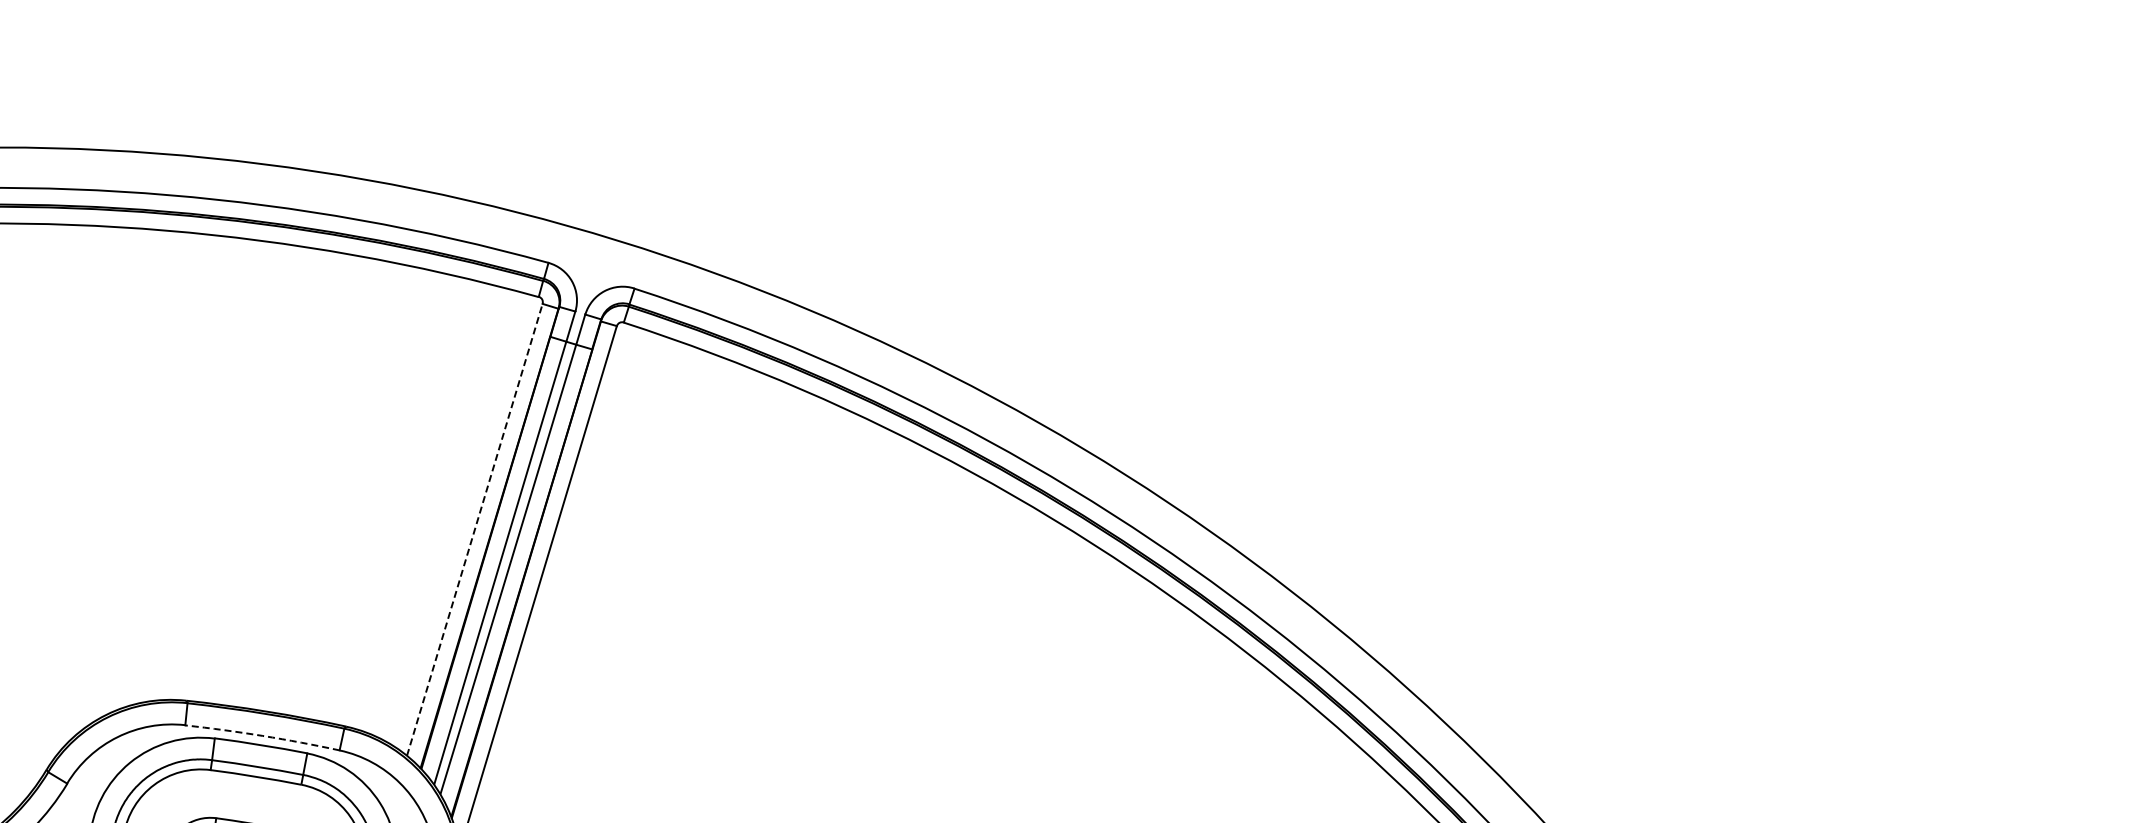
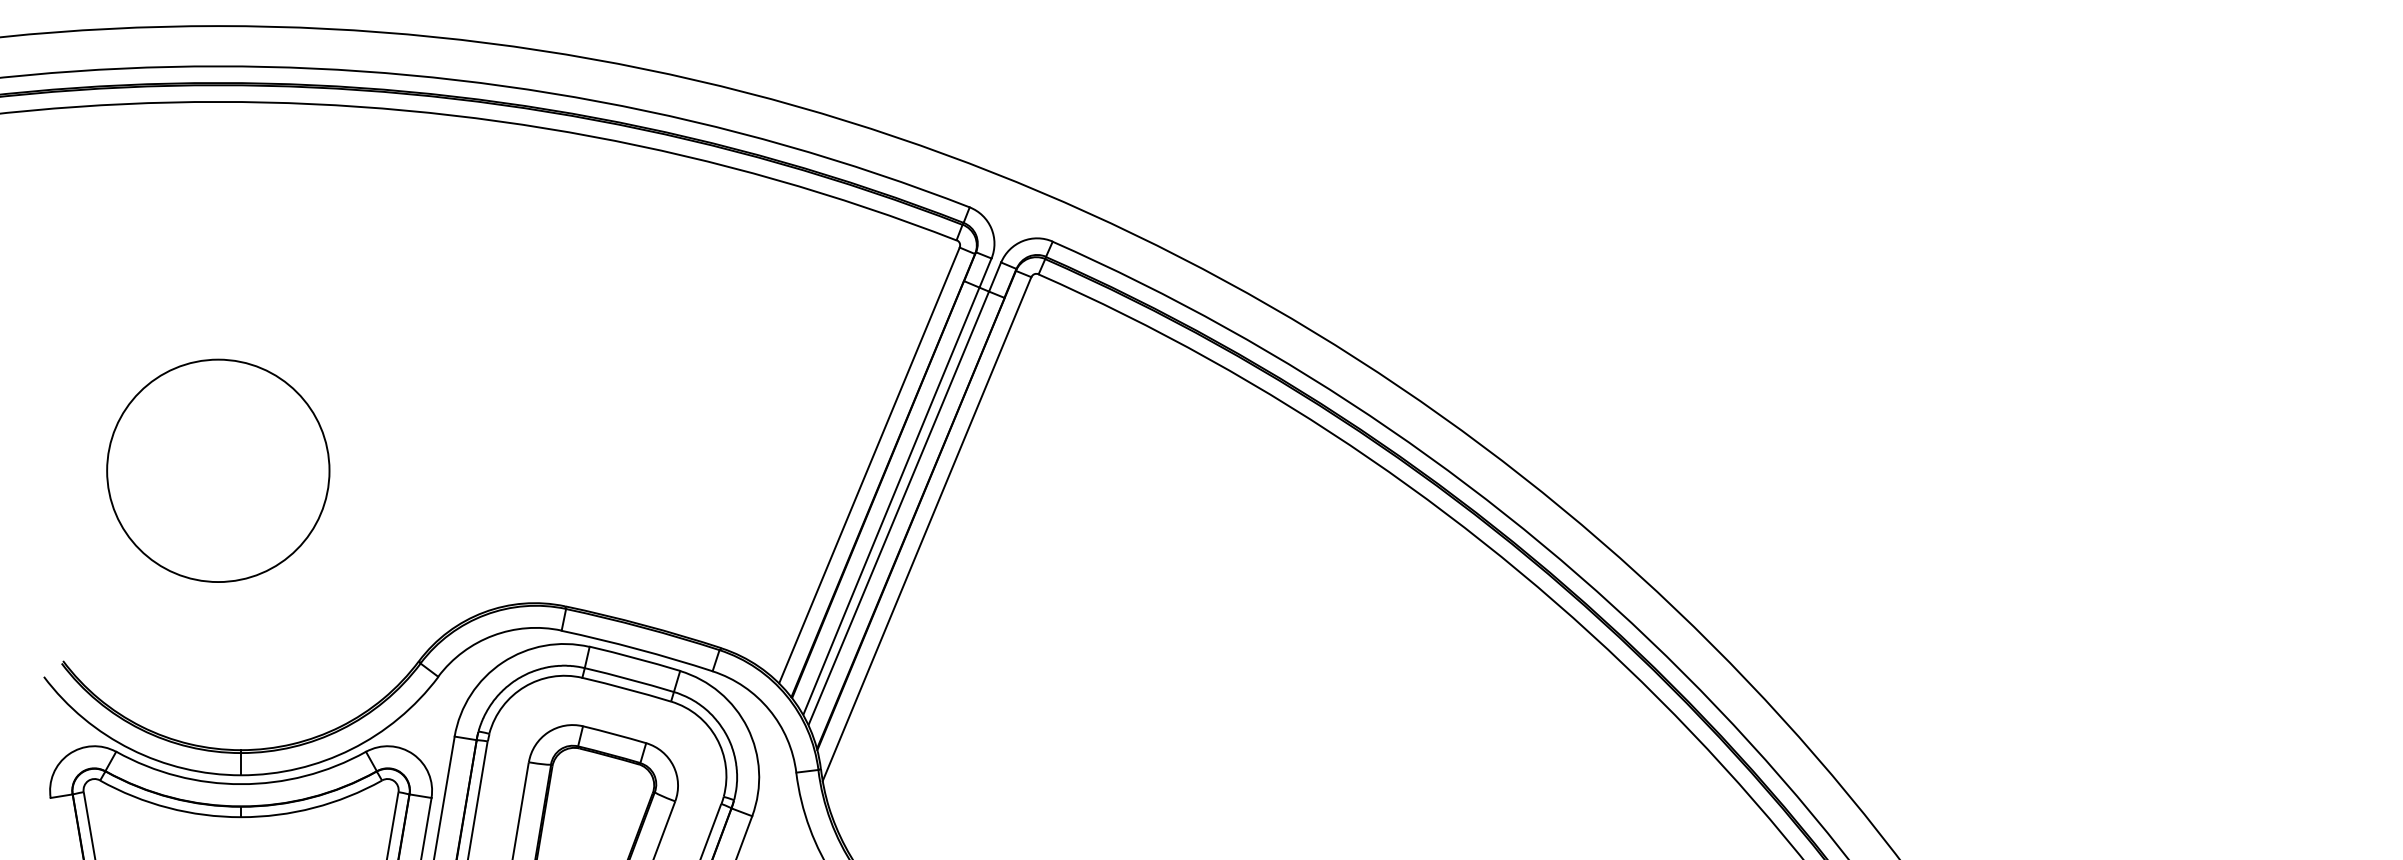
line: (474, 529) -> (869, 465), dashed -> solid
arc: (262, 736) -> (637, 649), dashed -> solid

